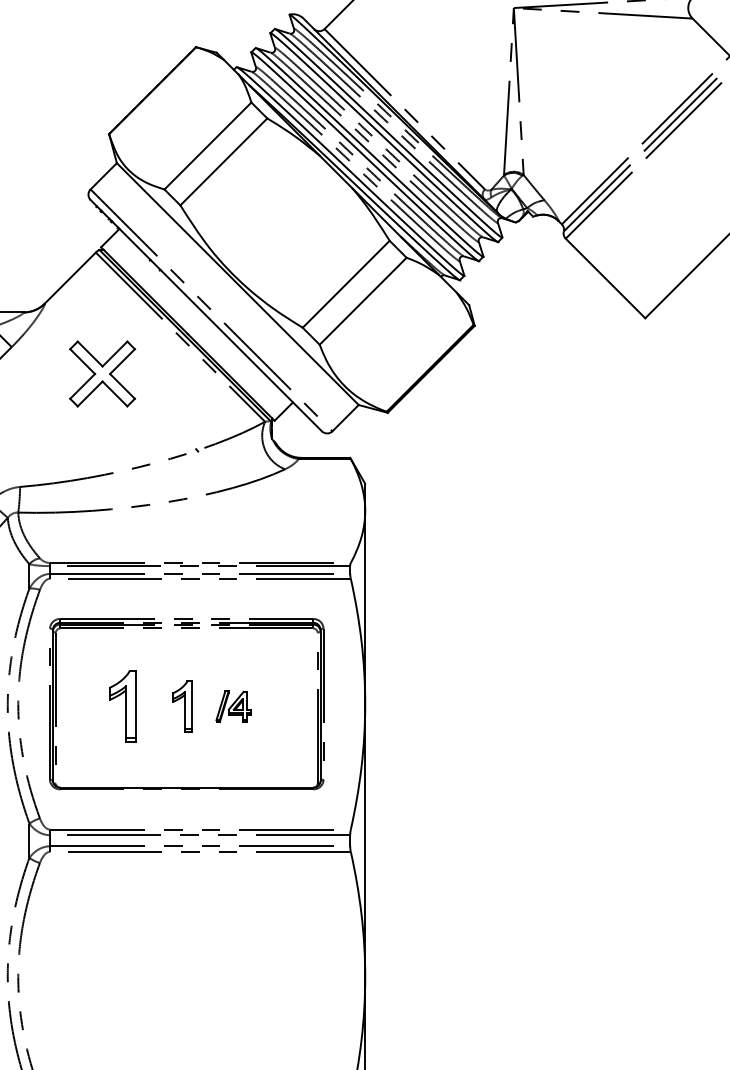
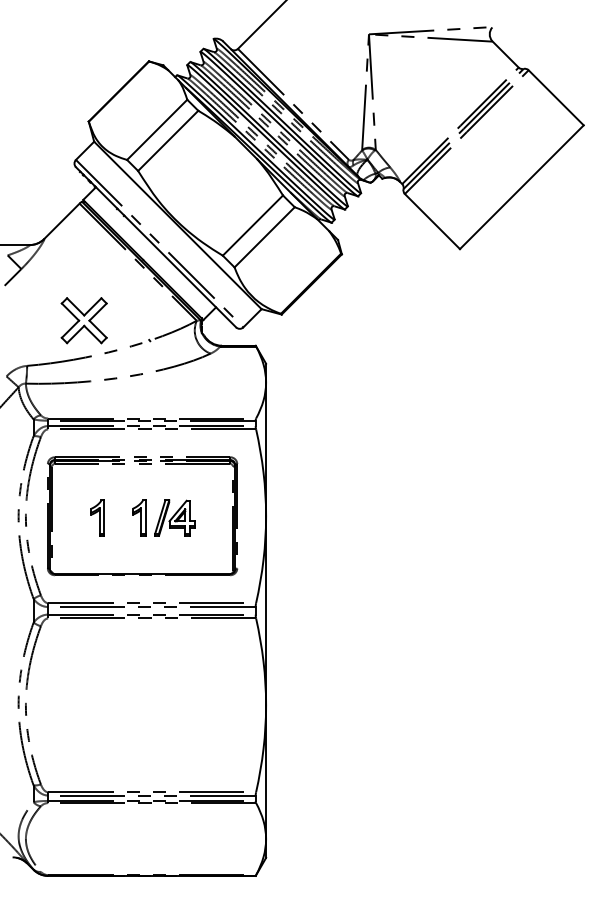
part: (101, 373) -> (83, 320), moved
part: (121, 705) -> (97, 517), size x0.71
part: (232, 705) -> (174, 517), size x1.67

